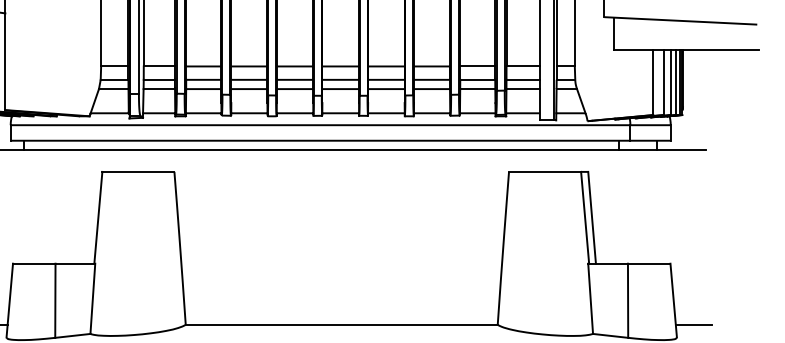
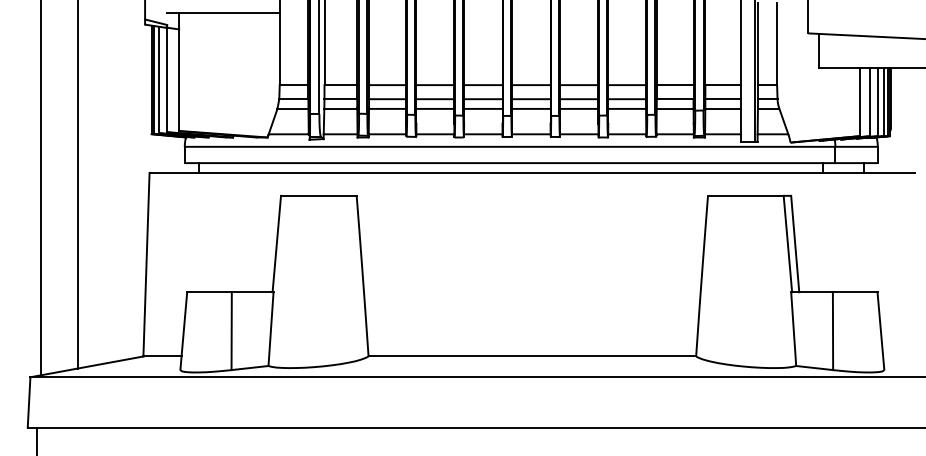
line: (694, 324) -> (902, 356), removed

